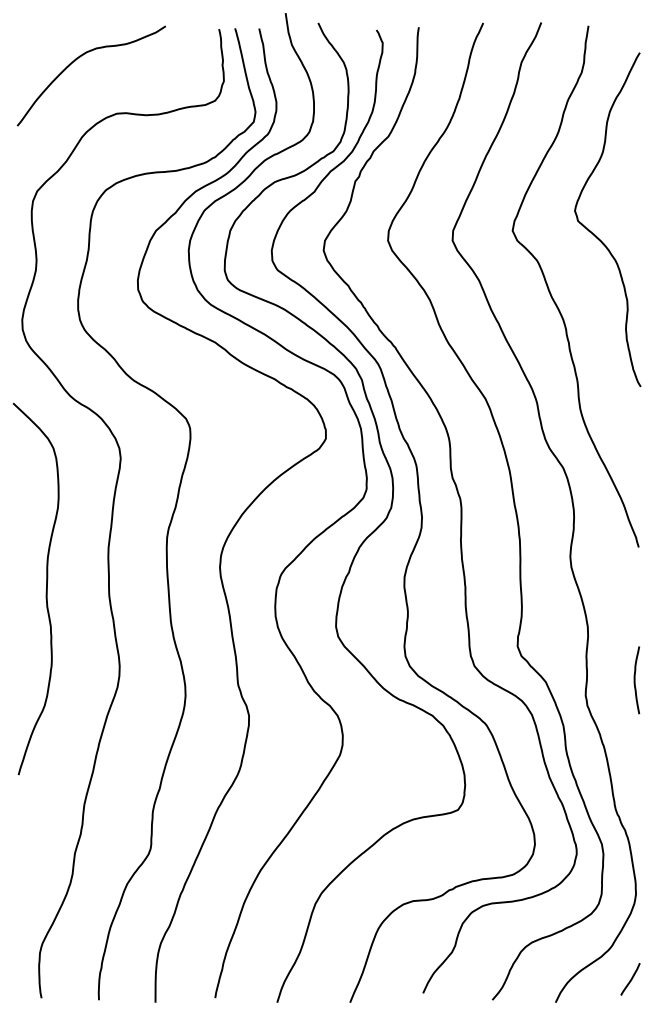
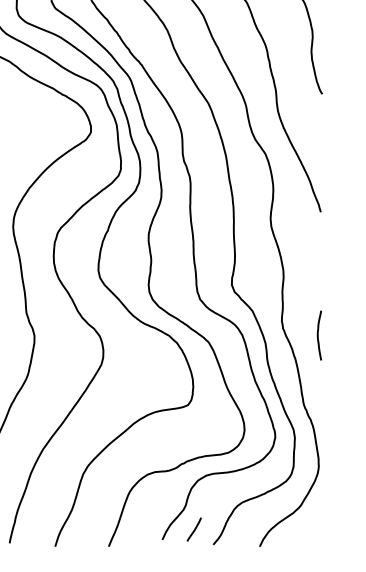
curve: (635, 680) -> (318, 335), moved
curve: (630, 979) -> (194, 529), moved

